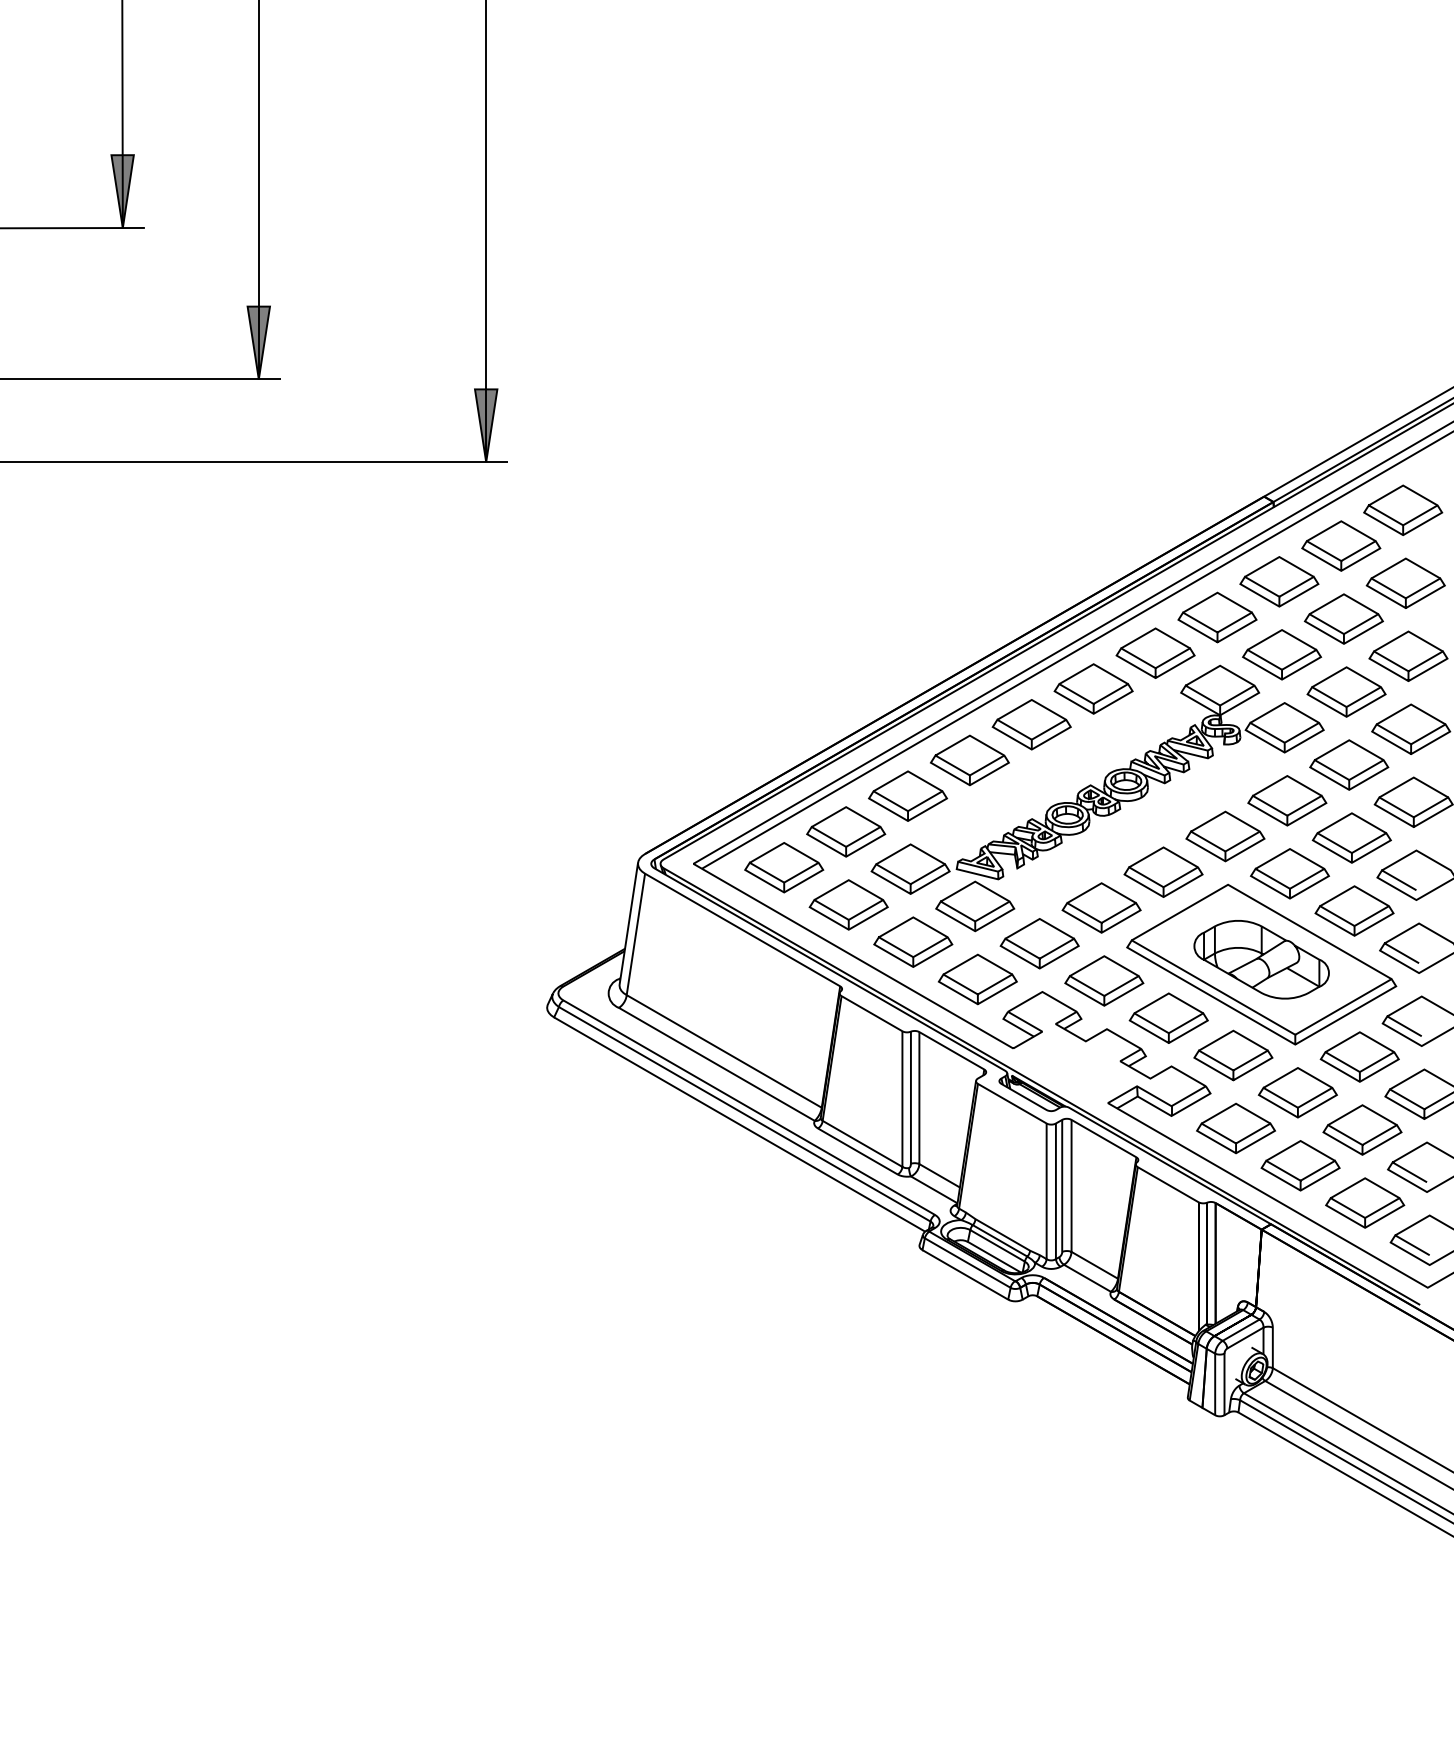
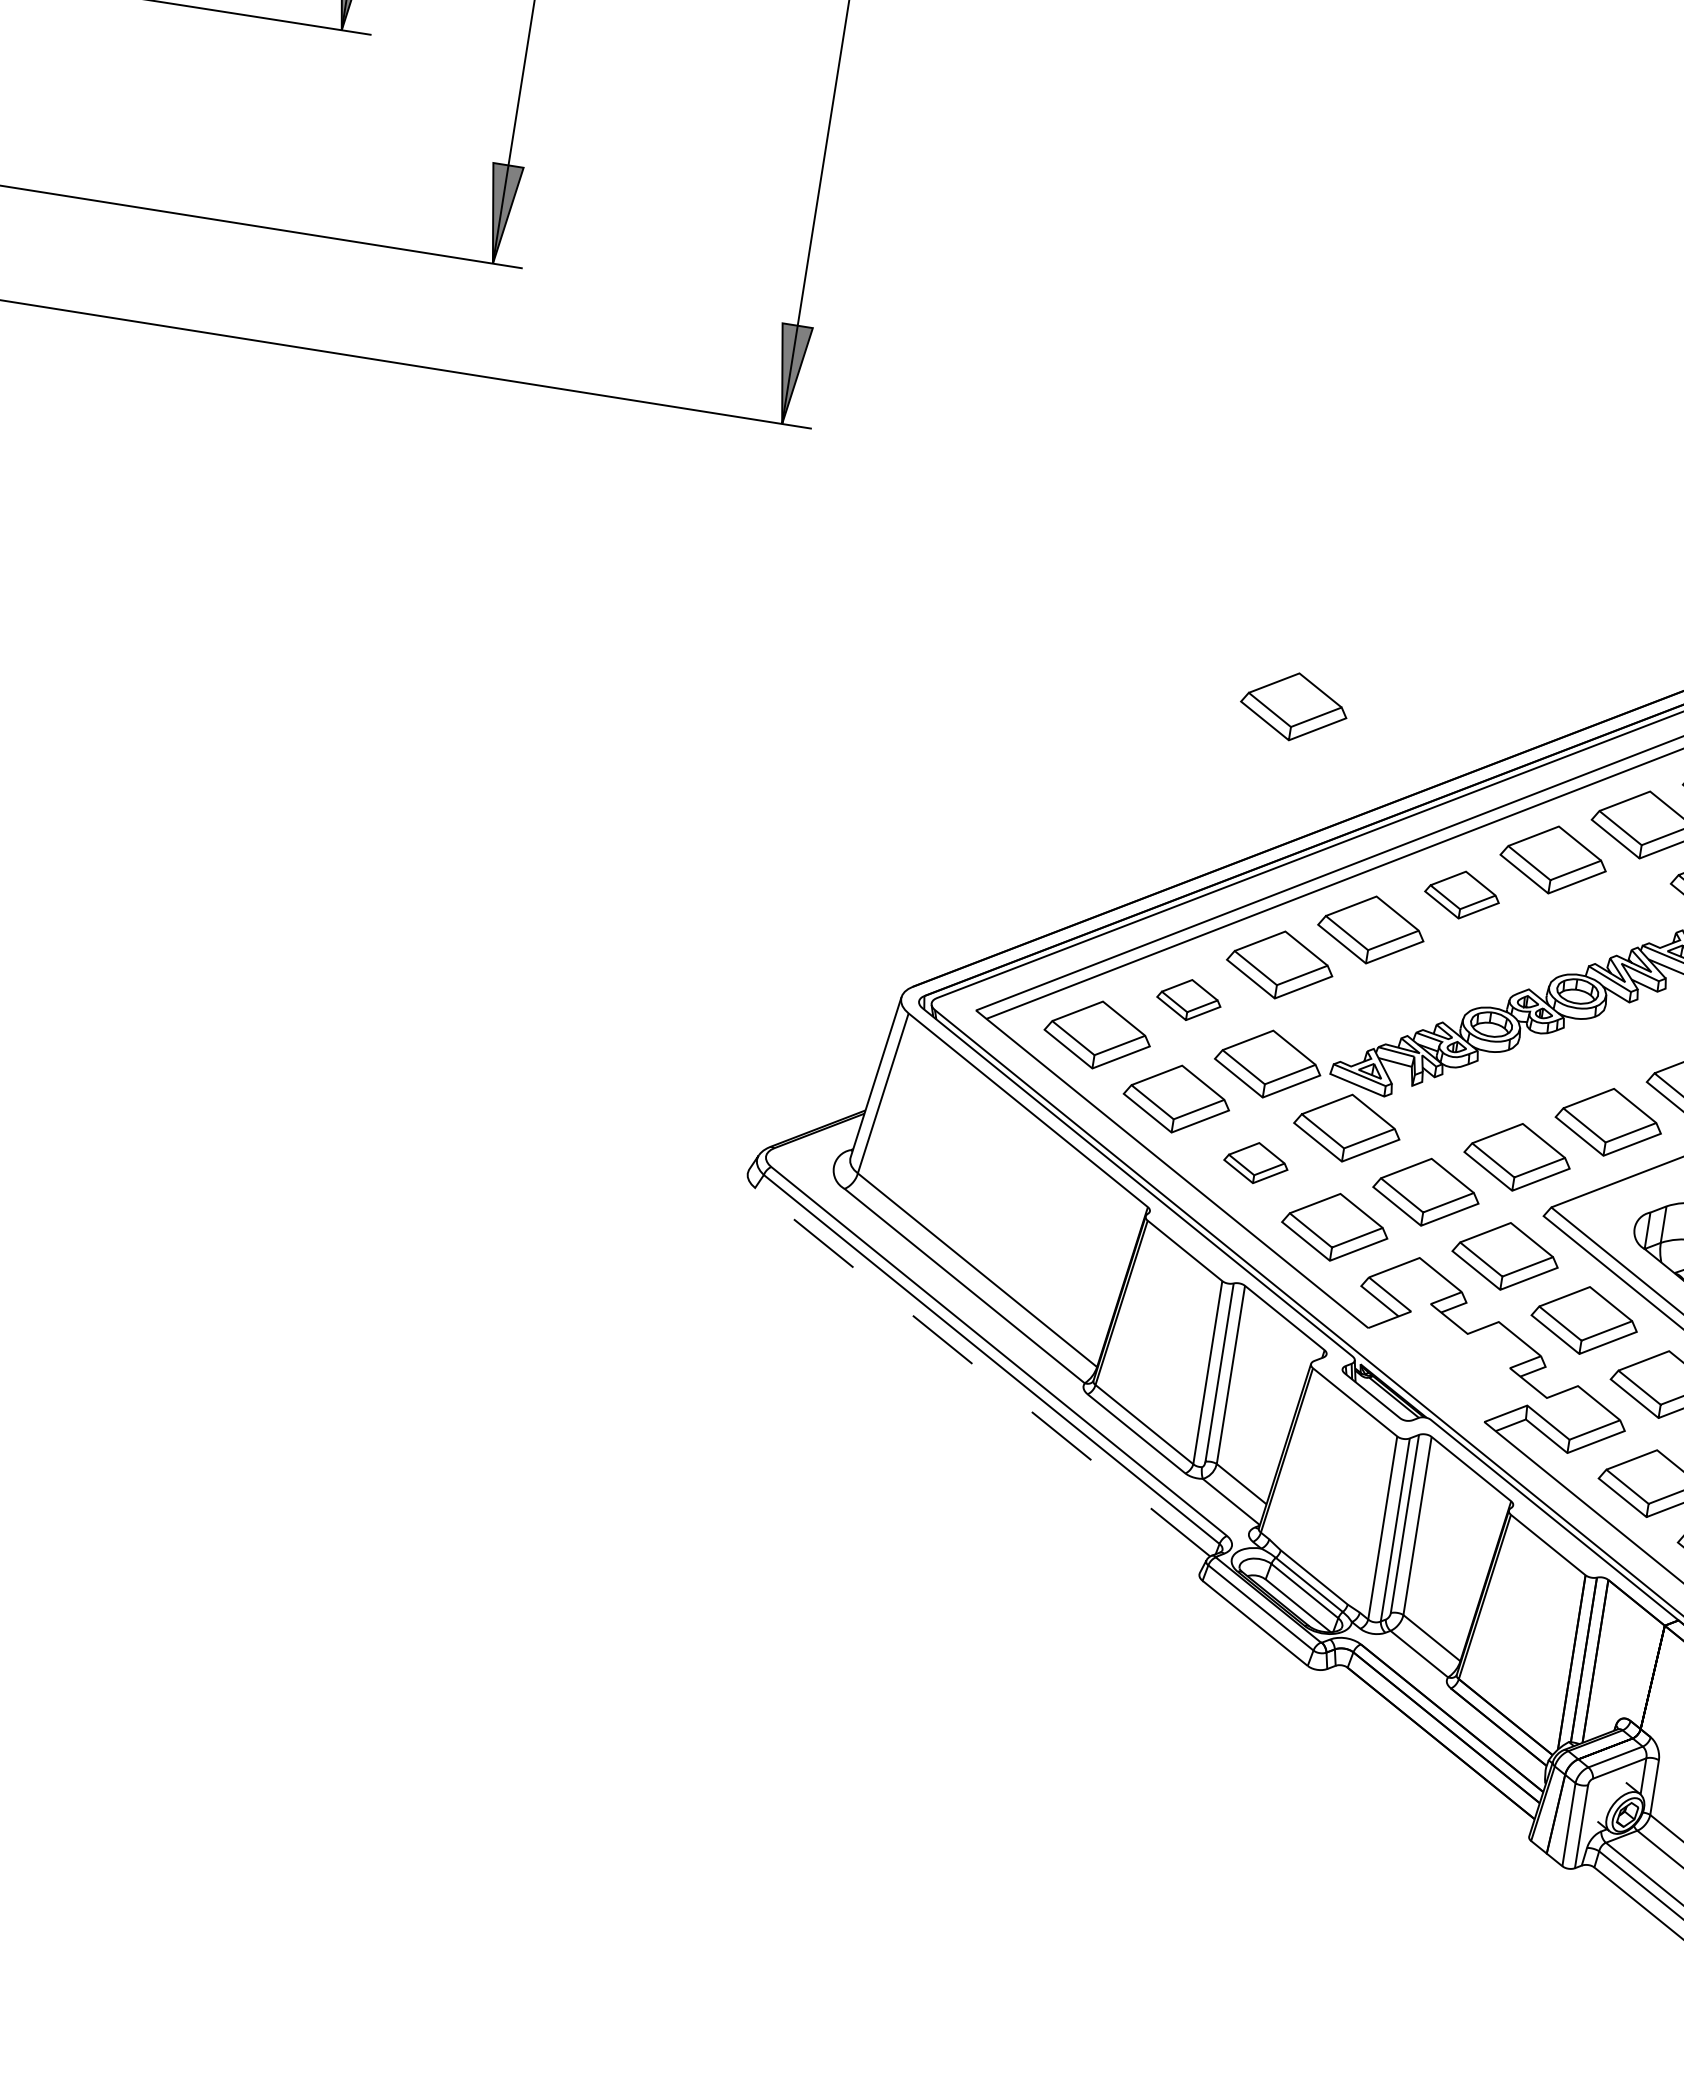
part: (888, 607) -> (1294, 706), added
part: (1031, 724) -> (1462, 894), size x0.7
part: (846, 831) -> (1189, 999), size x0.6
part: (913, 941) -> (1256, 1162), size x0.6
line: (739, 1124) -> (982, 1372), solid -> dashed

